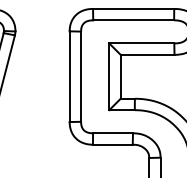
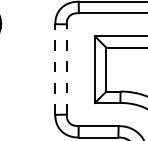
line: (69, 76) -> (55, 69), solid -> dashed
line: (81, 76) -> (67, 69), solid -> dashed

